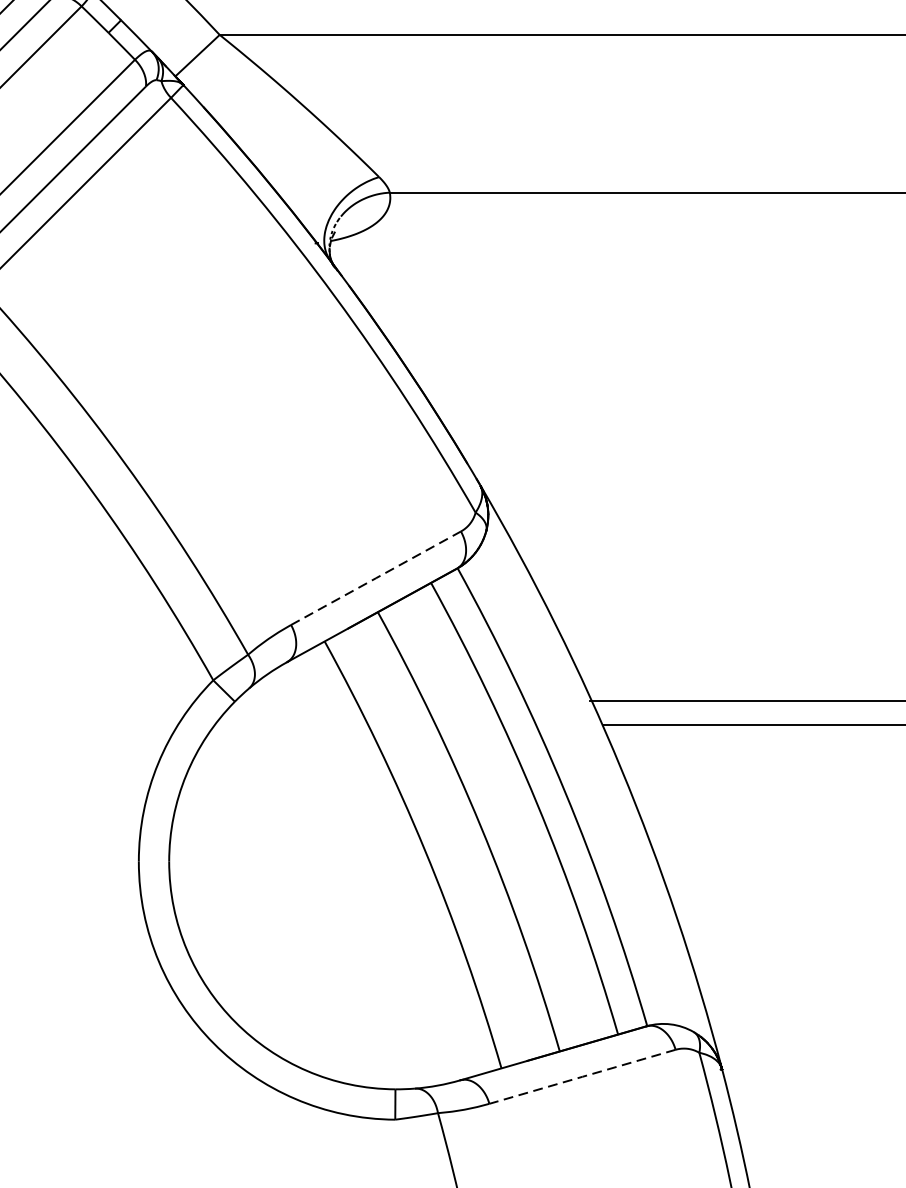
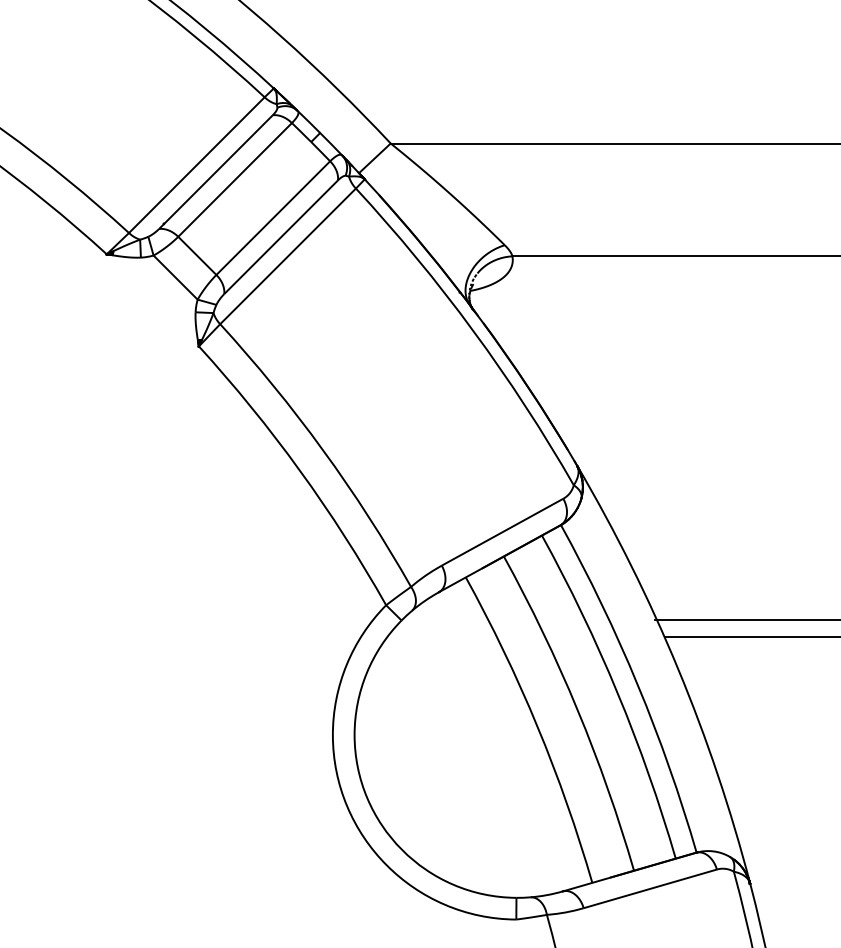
line: (375, 578) -> (502, 532), dashed -> solid
line: (582, 1076) -> (650, 888), dashed -> solid

